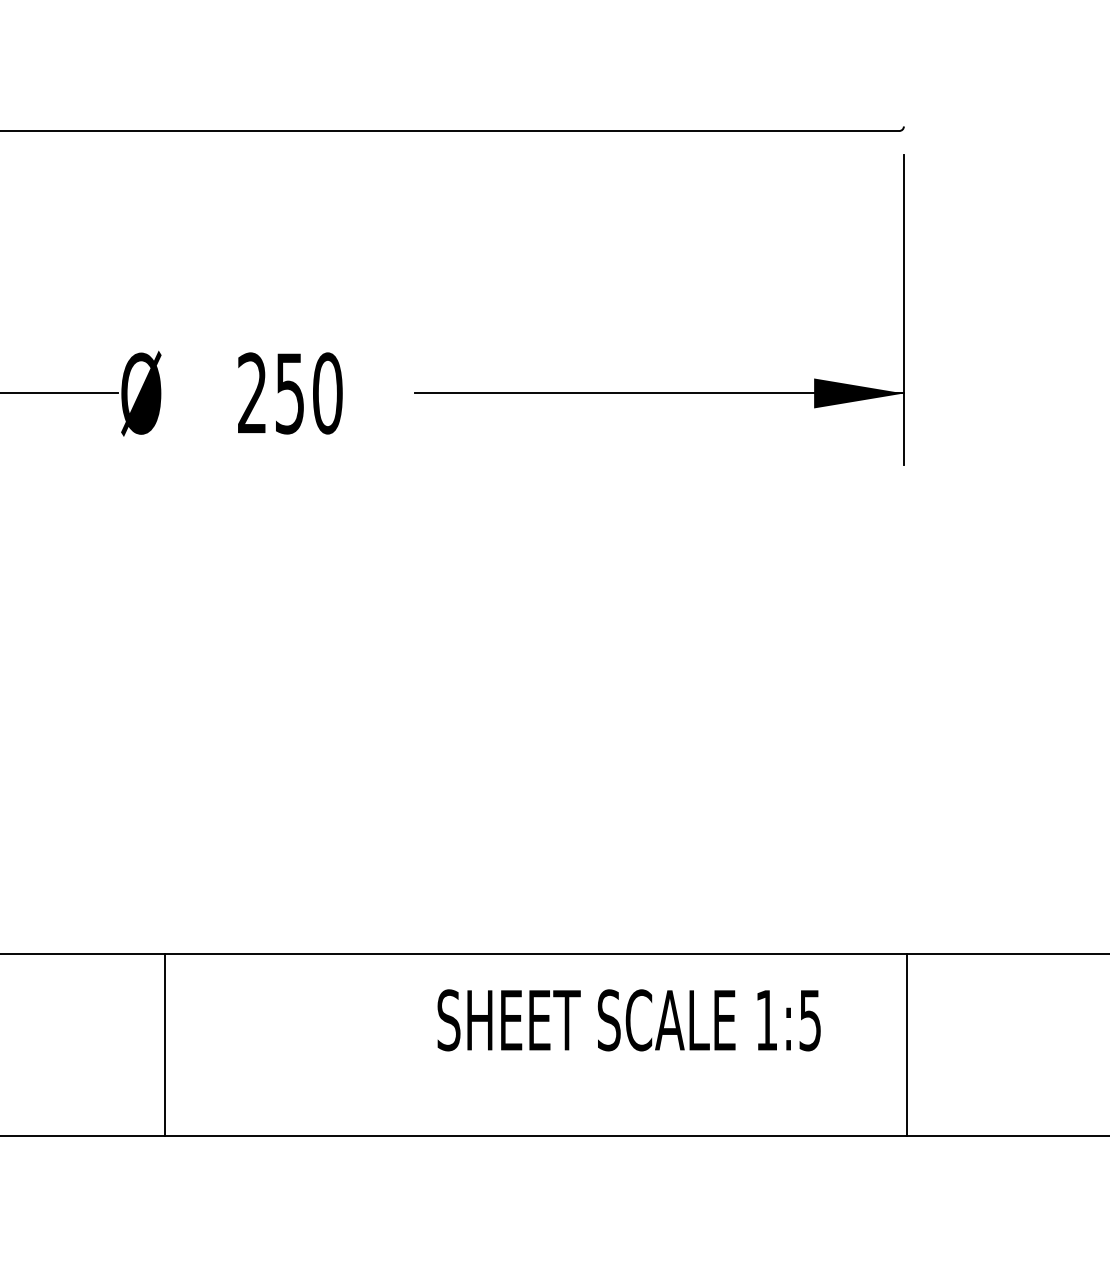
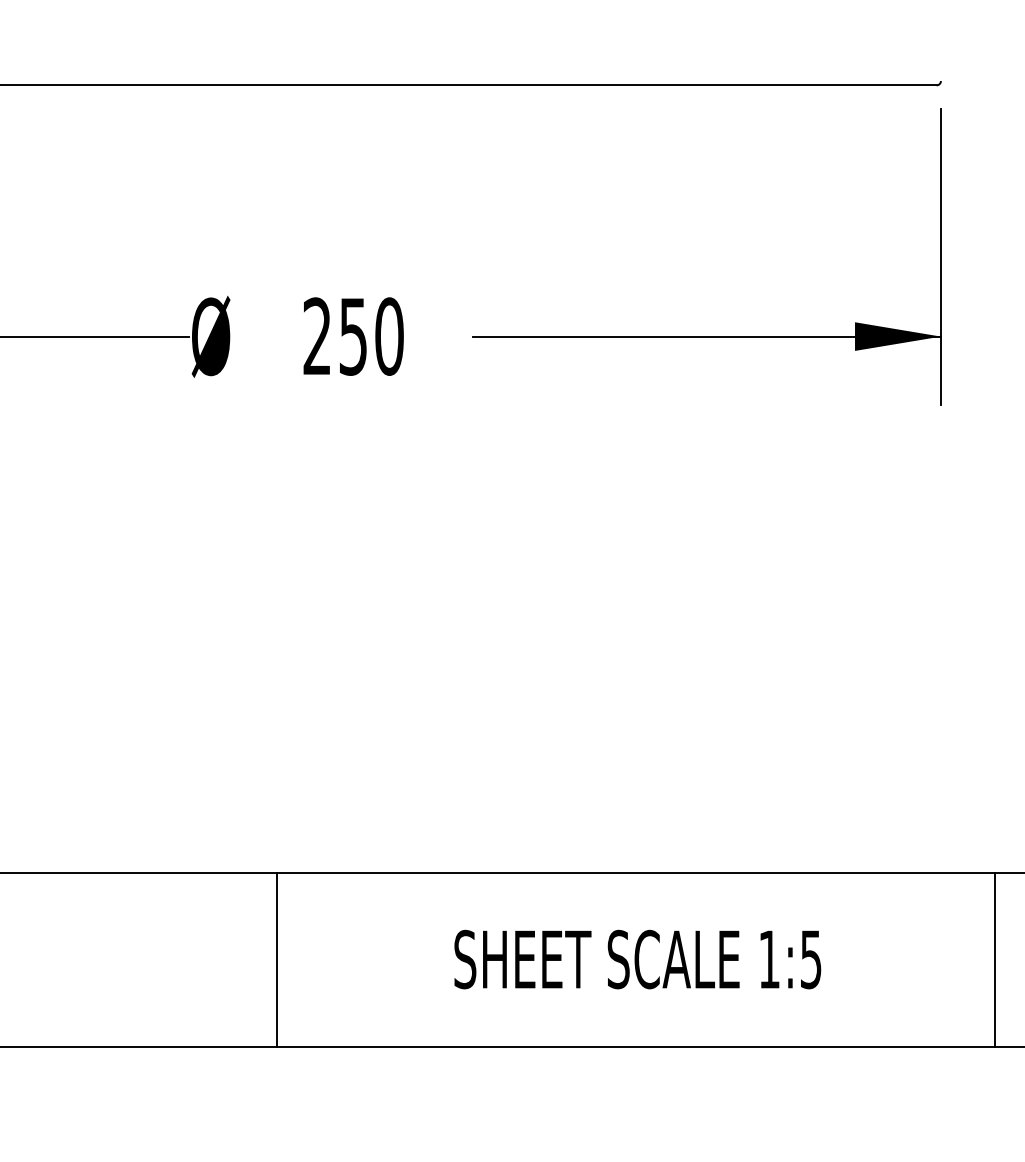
text: (628, 1020) -> (637, 959), moved
line: (164, 1044) -> (277, 959), moved
line: (907, 1044) -> (995, 959), moved

